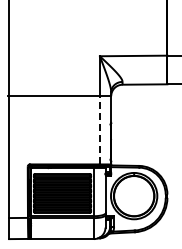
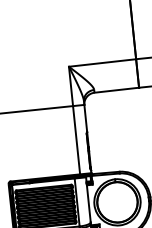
line: (99, 129) -> (76, 139), dashed -> solid

